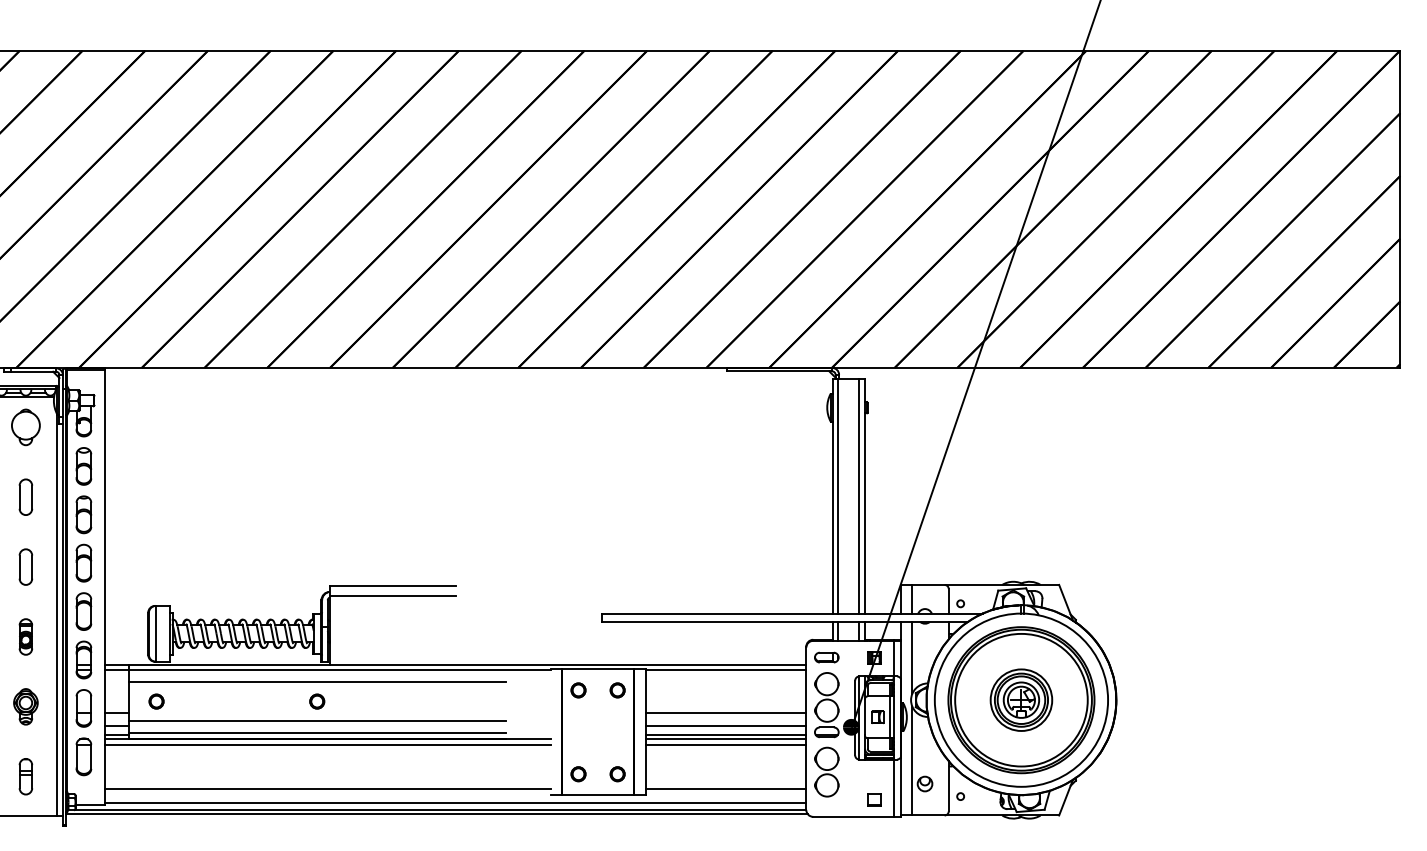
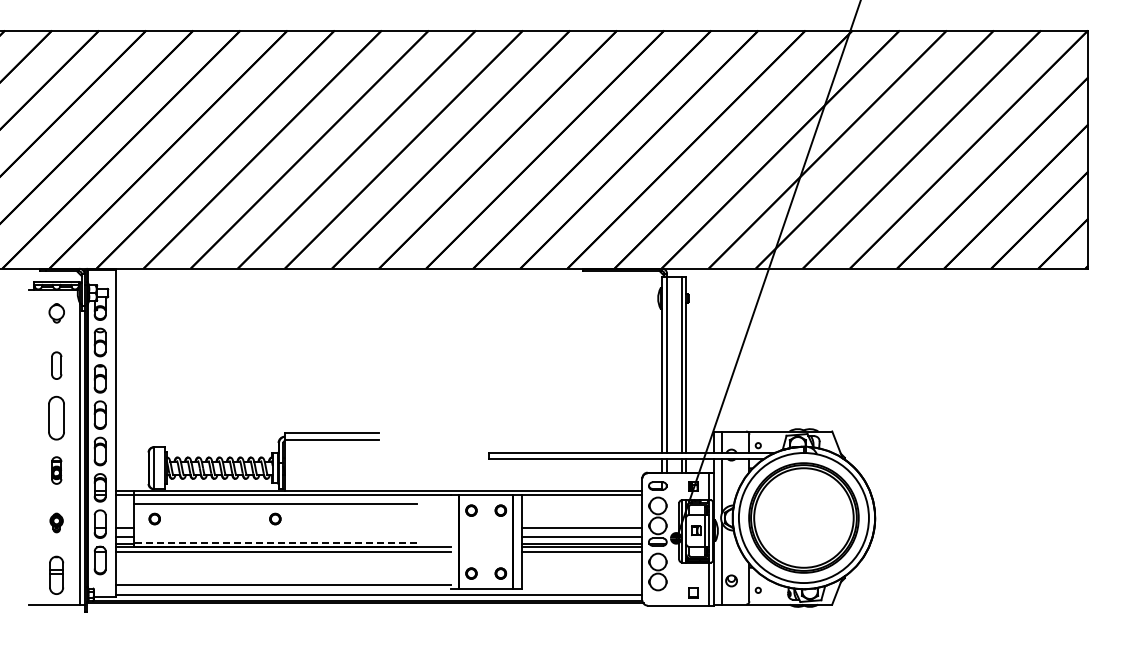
part: (25, 427) -> (56, 313), size x0.7
part: (25, 566) -> (56, 417), size x1.6
part: (1020, 699) -> (803, 517), removed
part: (25, 706) -> (56, 522), size x0.7
line: (316, 720) -> (274, 533), removed
line: (317, 732) -> (275, 542), solid -> dashed
part: (25, 776) -> (56, 575), size x1.4
line: (725, 788) -> (581, 584), removed

